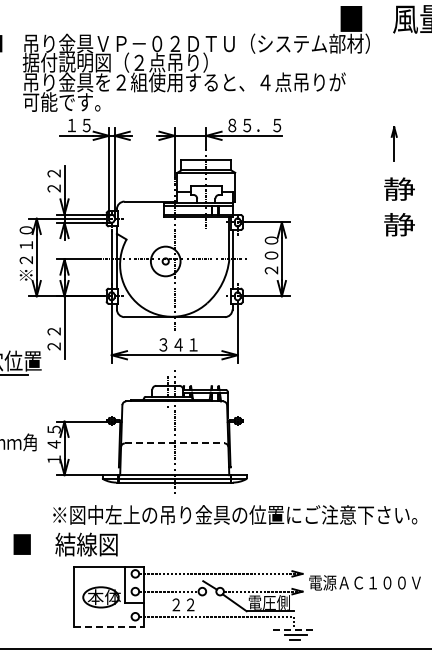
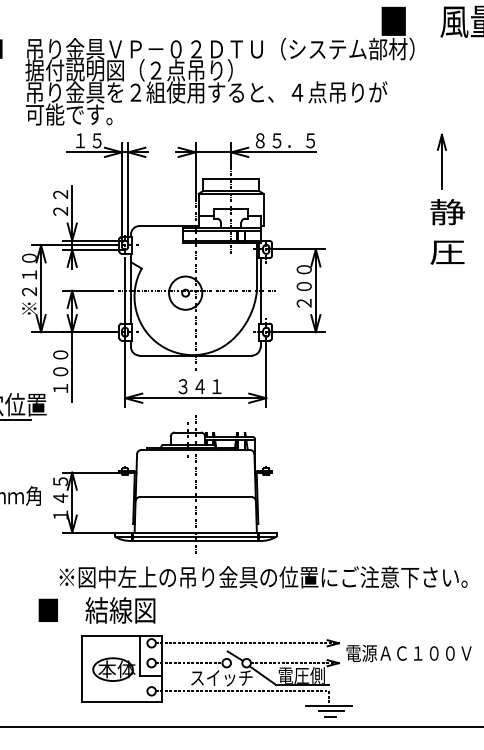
part: (393, 144) -> (440, 162), size x1.43
text: (399, 224) -> (447, 251), 静 -> 圧
text: (53, 331) -> (59, 371), ２２ -> １００
line: (174, 443) -> (195, 497), dashed -> solid
text: (65, 544) -> (96, 610), moved
text: (197, 605) -> (221, 678), ２２ -> スイッチ
line: (109, 626) -> (122, 702), dashed -> solid
line: (294, 629) -> (329, 705), dashed -> solid

